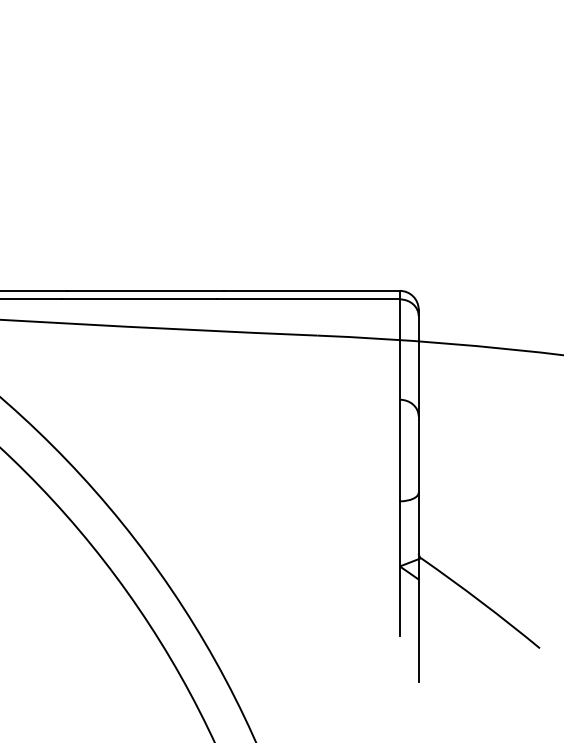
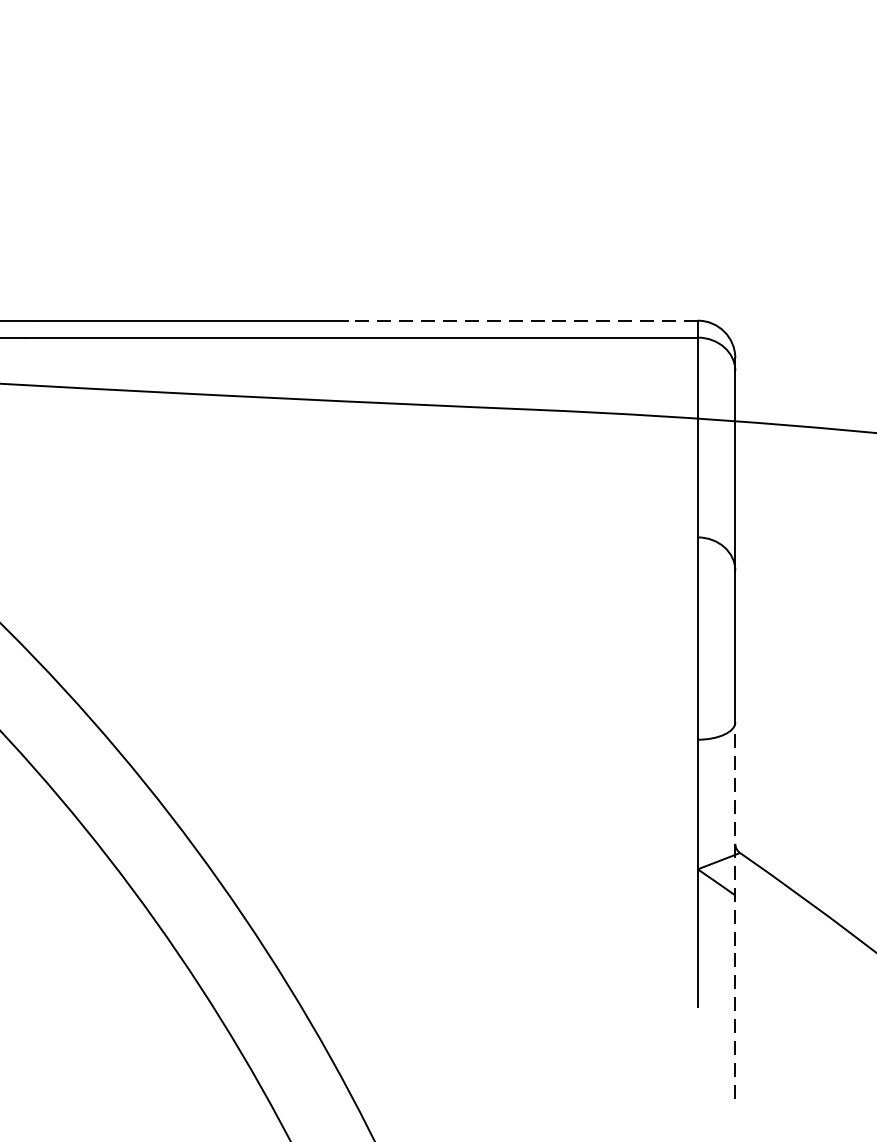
line: (312, 290) -> (523, 319), solid -> dashed
line: (418, 587) -> (734, 911), solid -> dashed

